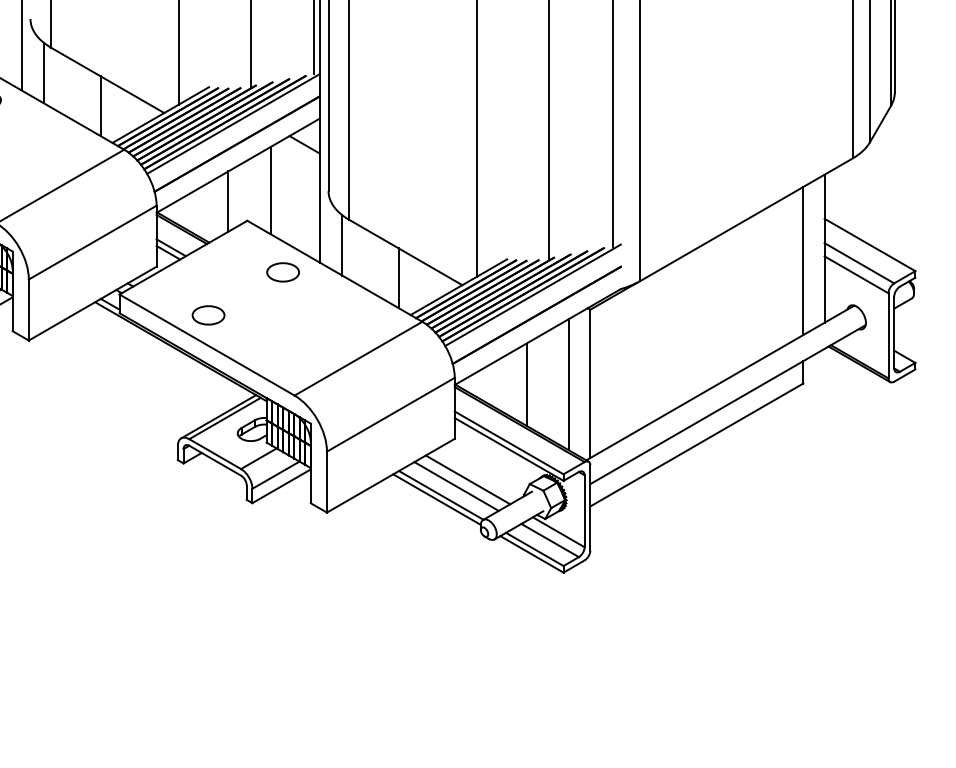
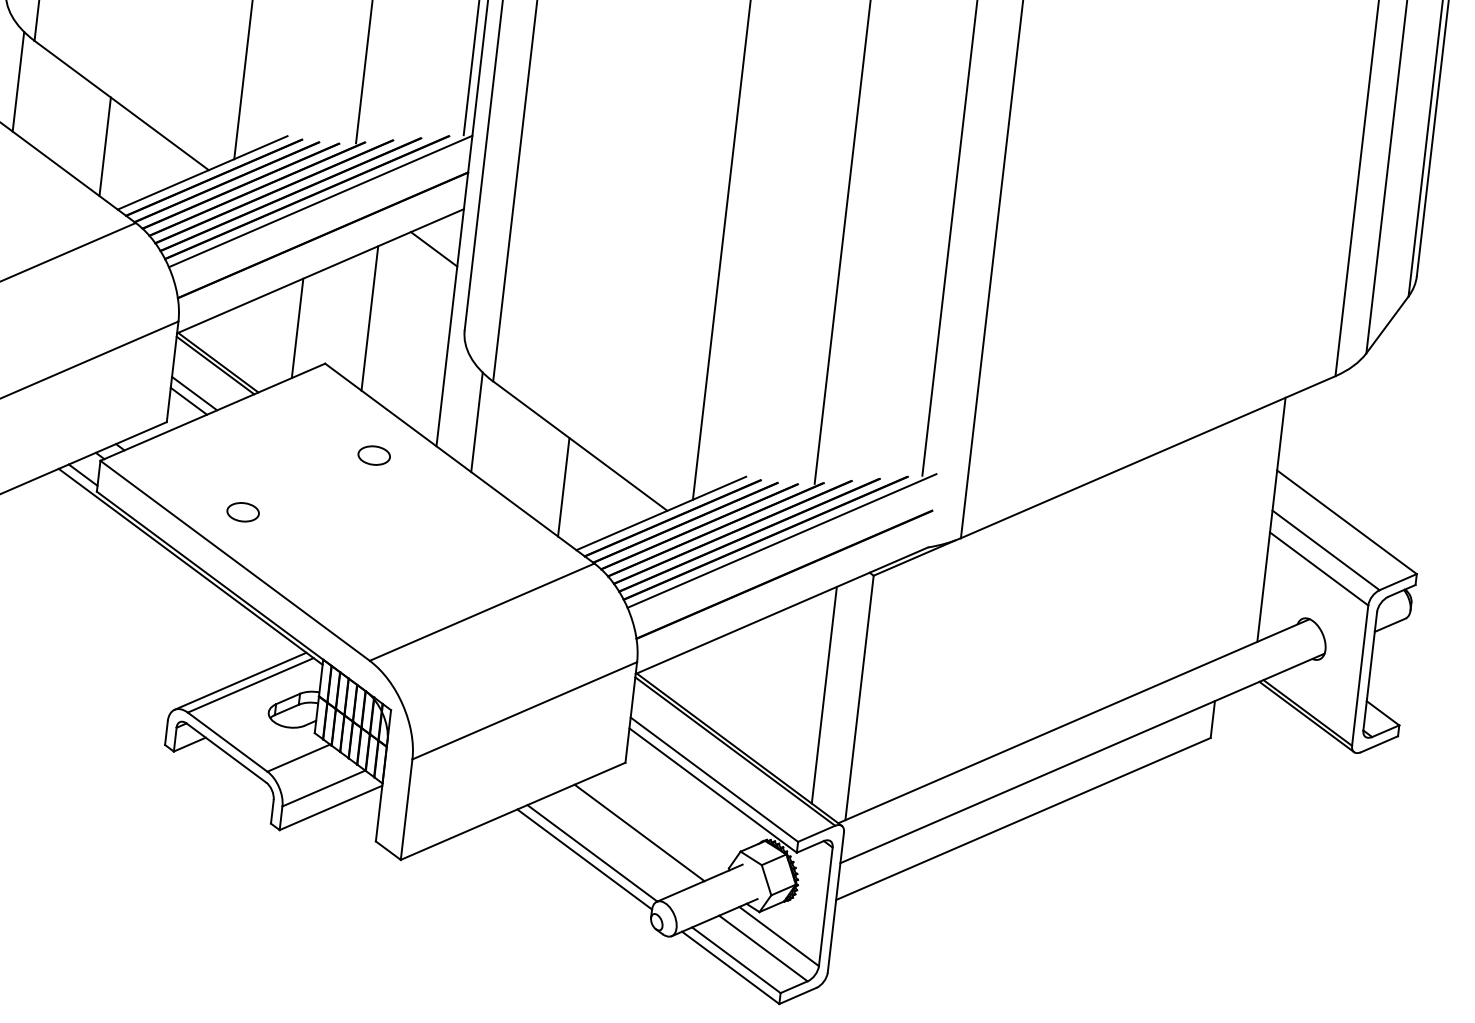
line: (803, 260) -> (1234, 535), removed
part: (282, 272) -> (373, 455), size x0.6
part: (208, 315) -> (243, 512), size x0.6
line: (526, 384) -> (754, 686), removed
line: (456, 486) -> (619, 841), removed

